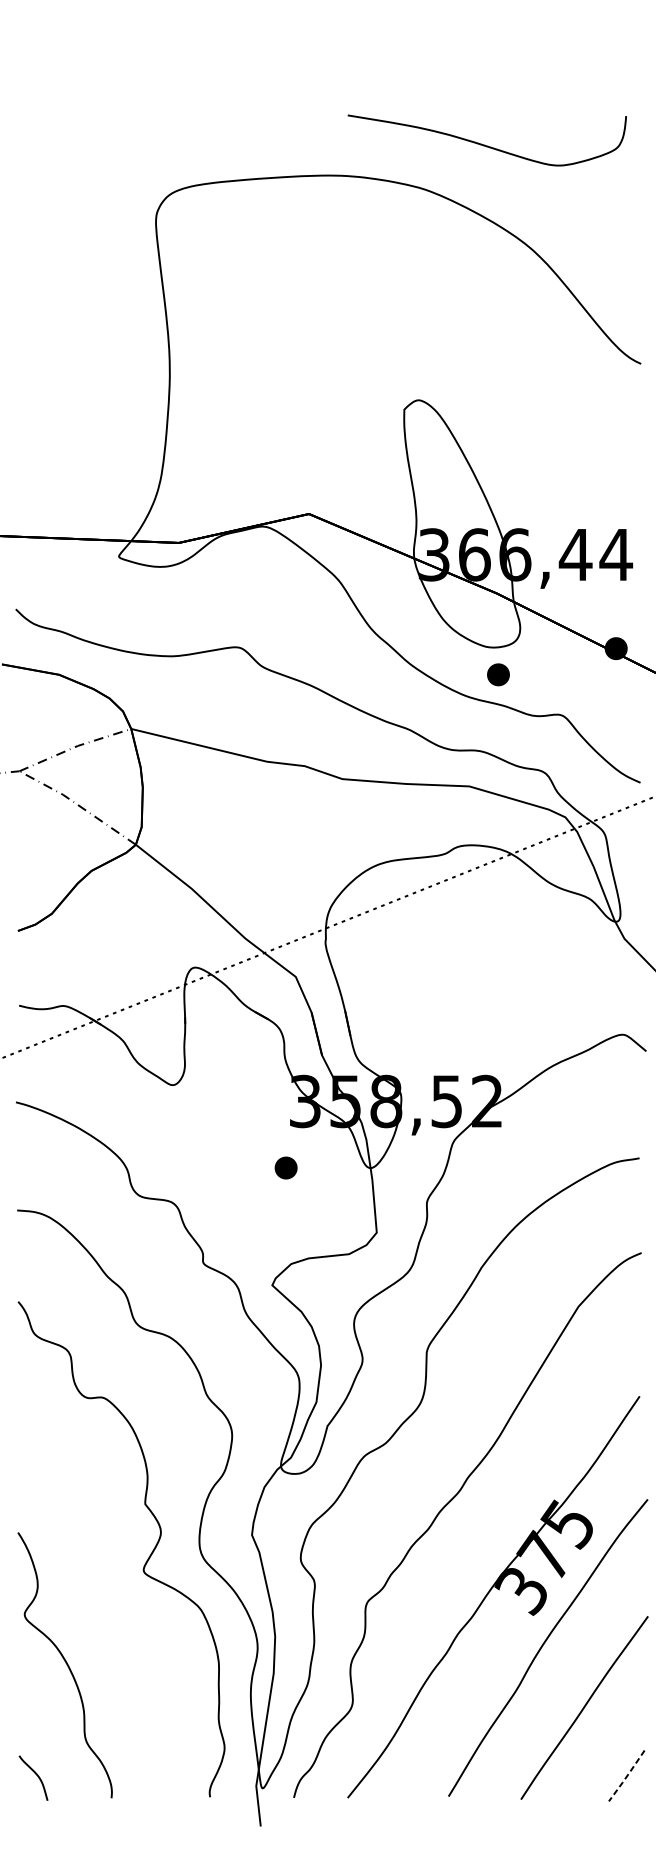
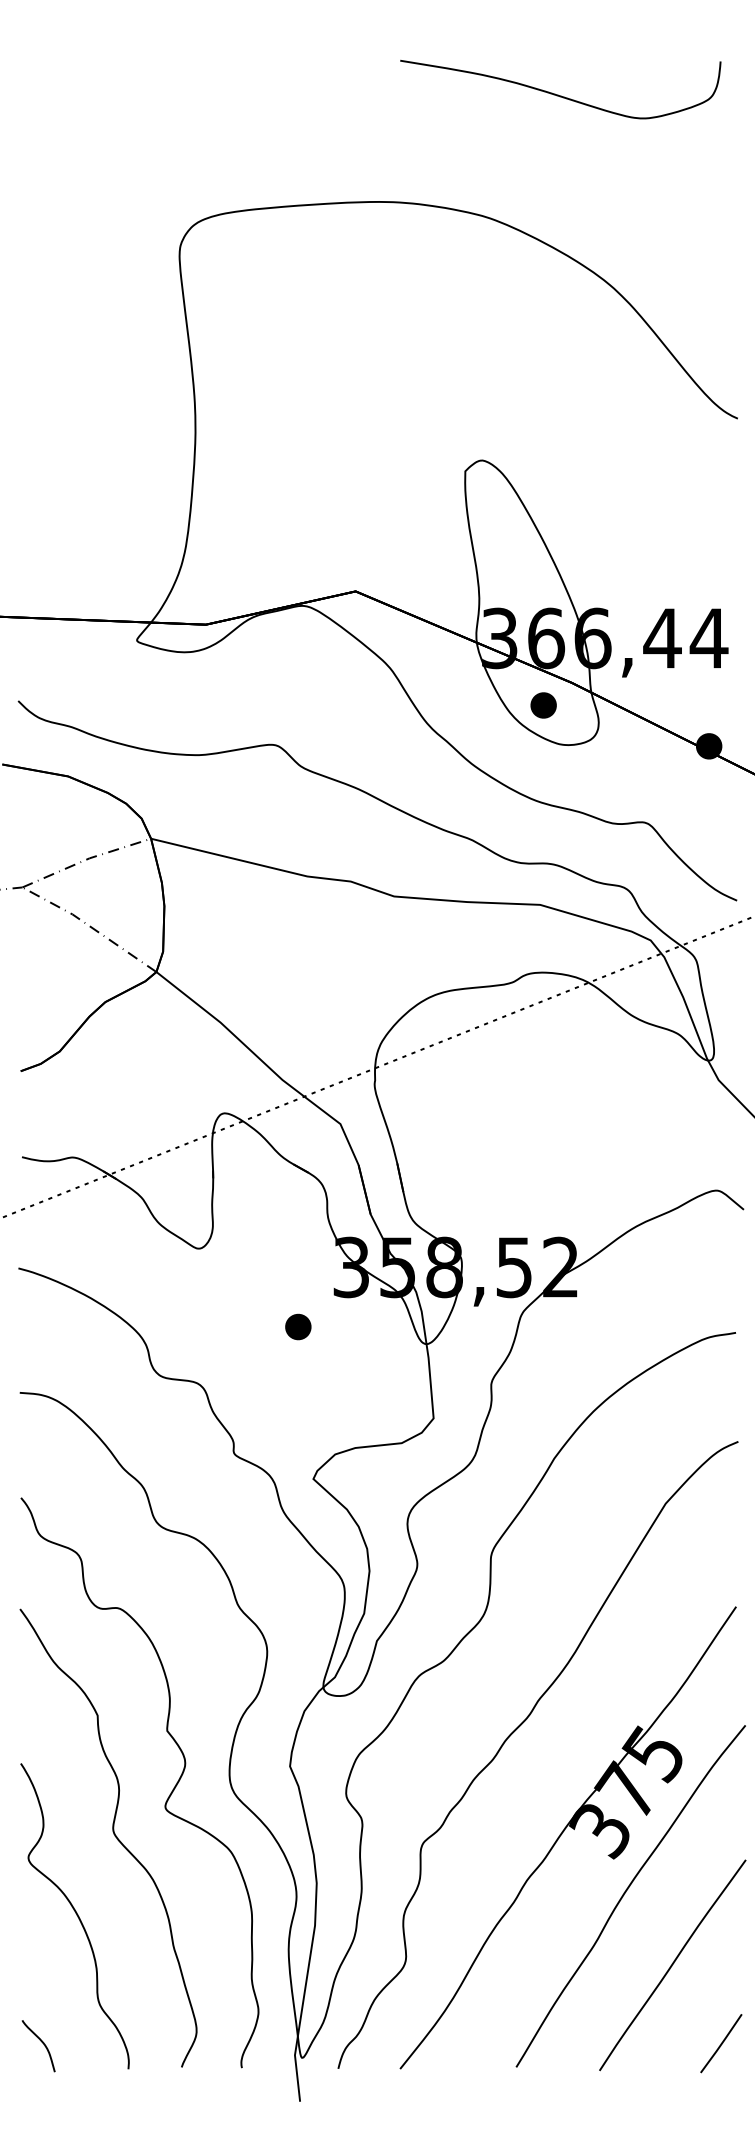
curve: (485, 144) -> (558, 94), moved
part: (498, 674) -> (543, 705), moved
part: (286, 1167) -> (298, 1326), moved
curve: (98, 1594) -> (113, 1834), added
line: (626, 1776) -> (721, 2044), dashed -> solid

